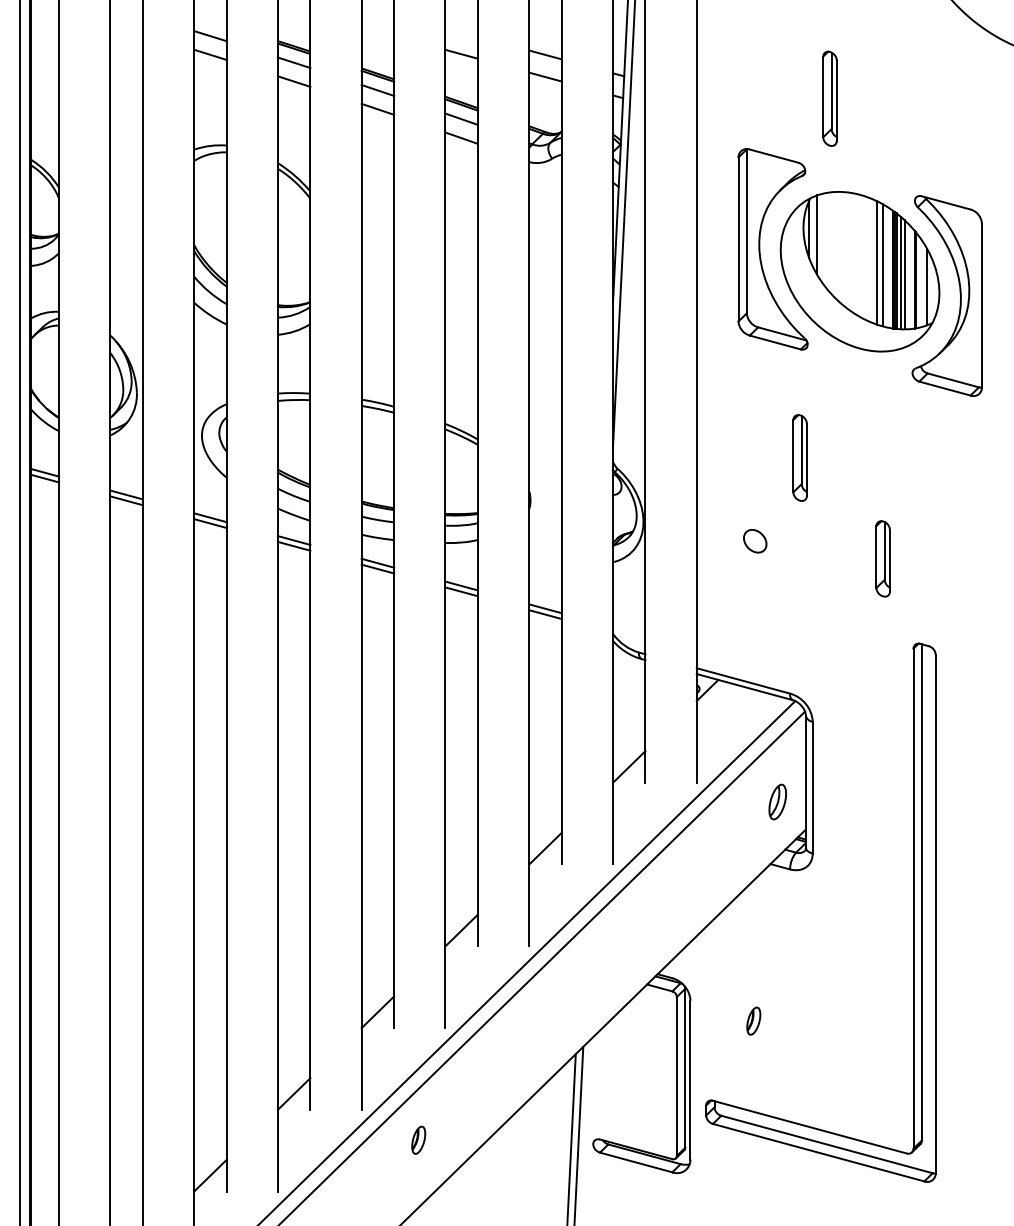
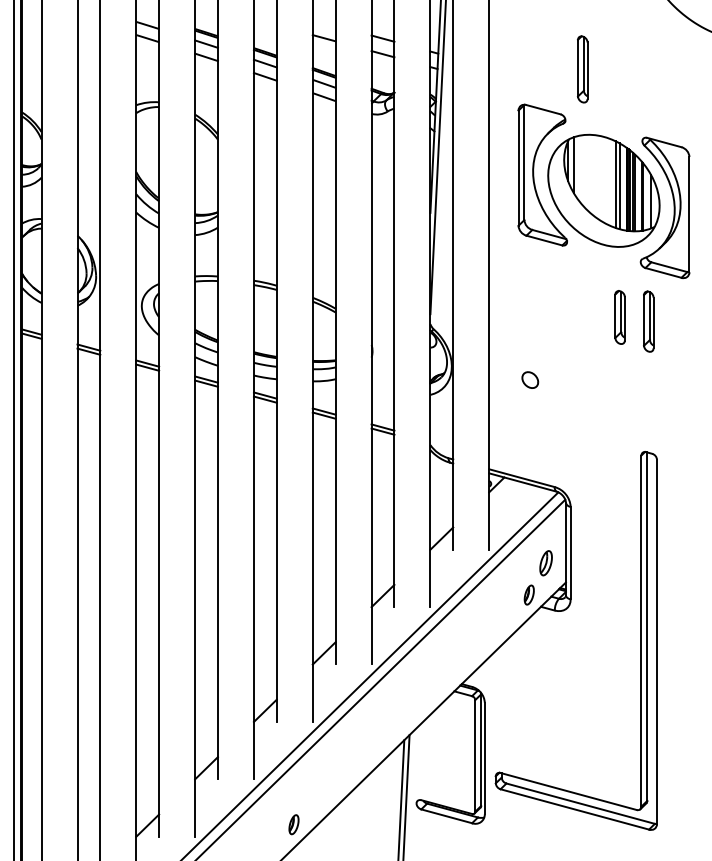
part: (799, 457) -> (648, 321), moved
part: (882, 558) -> (619, 317), moved
part: (752, 1020) -> (528, 594), moved
part: (417, 1139) -> (293, 824), moved

